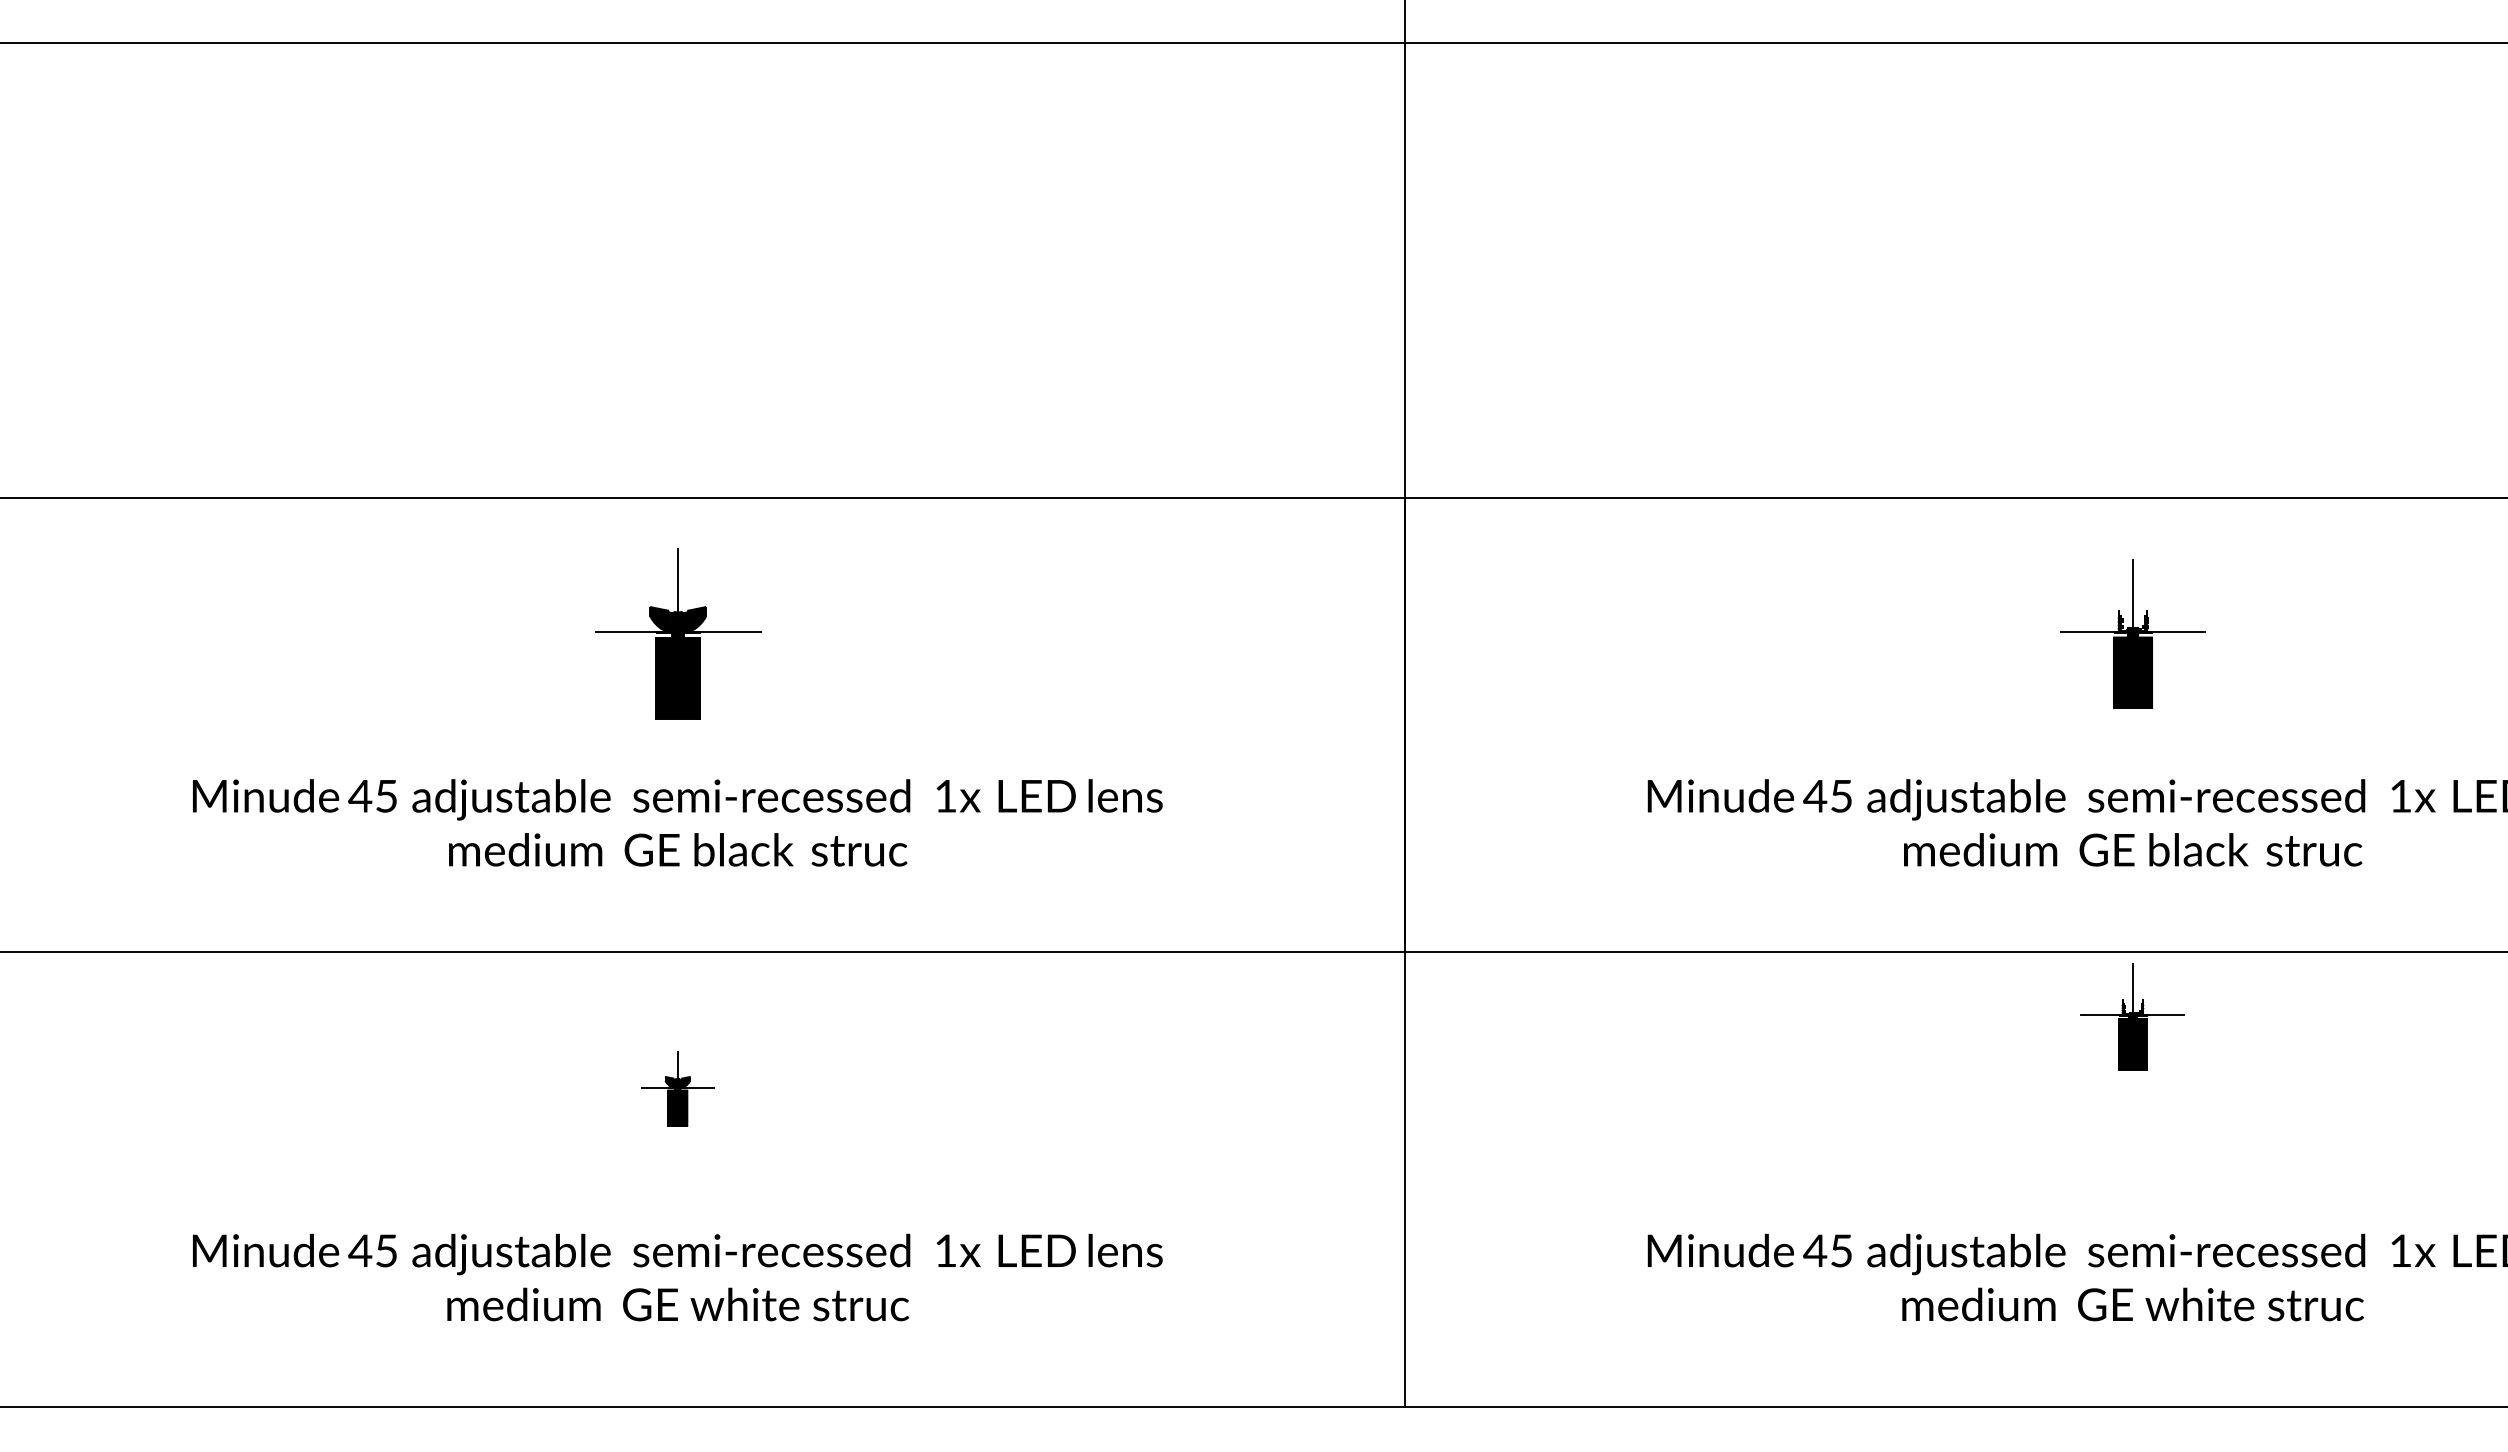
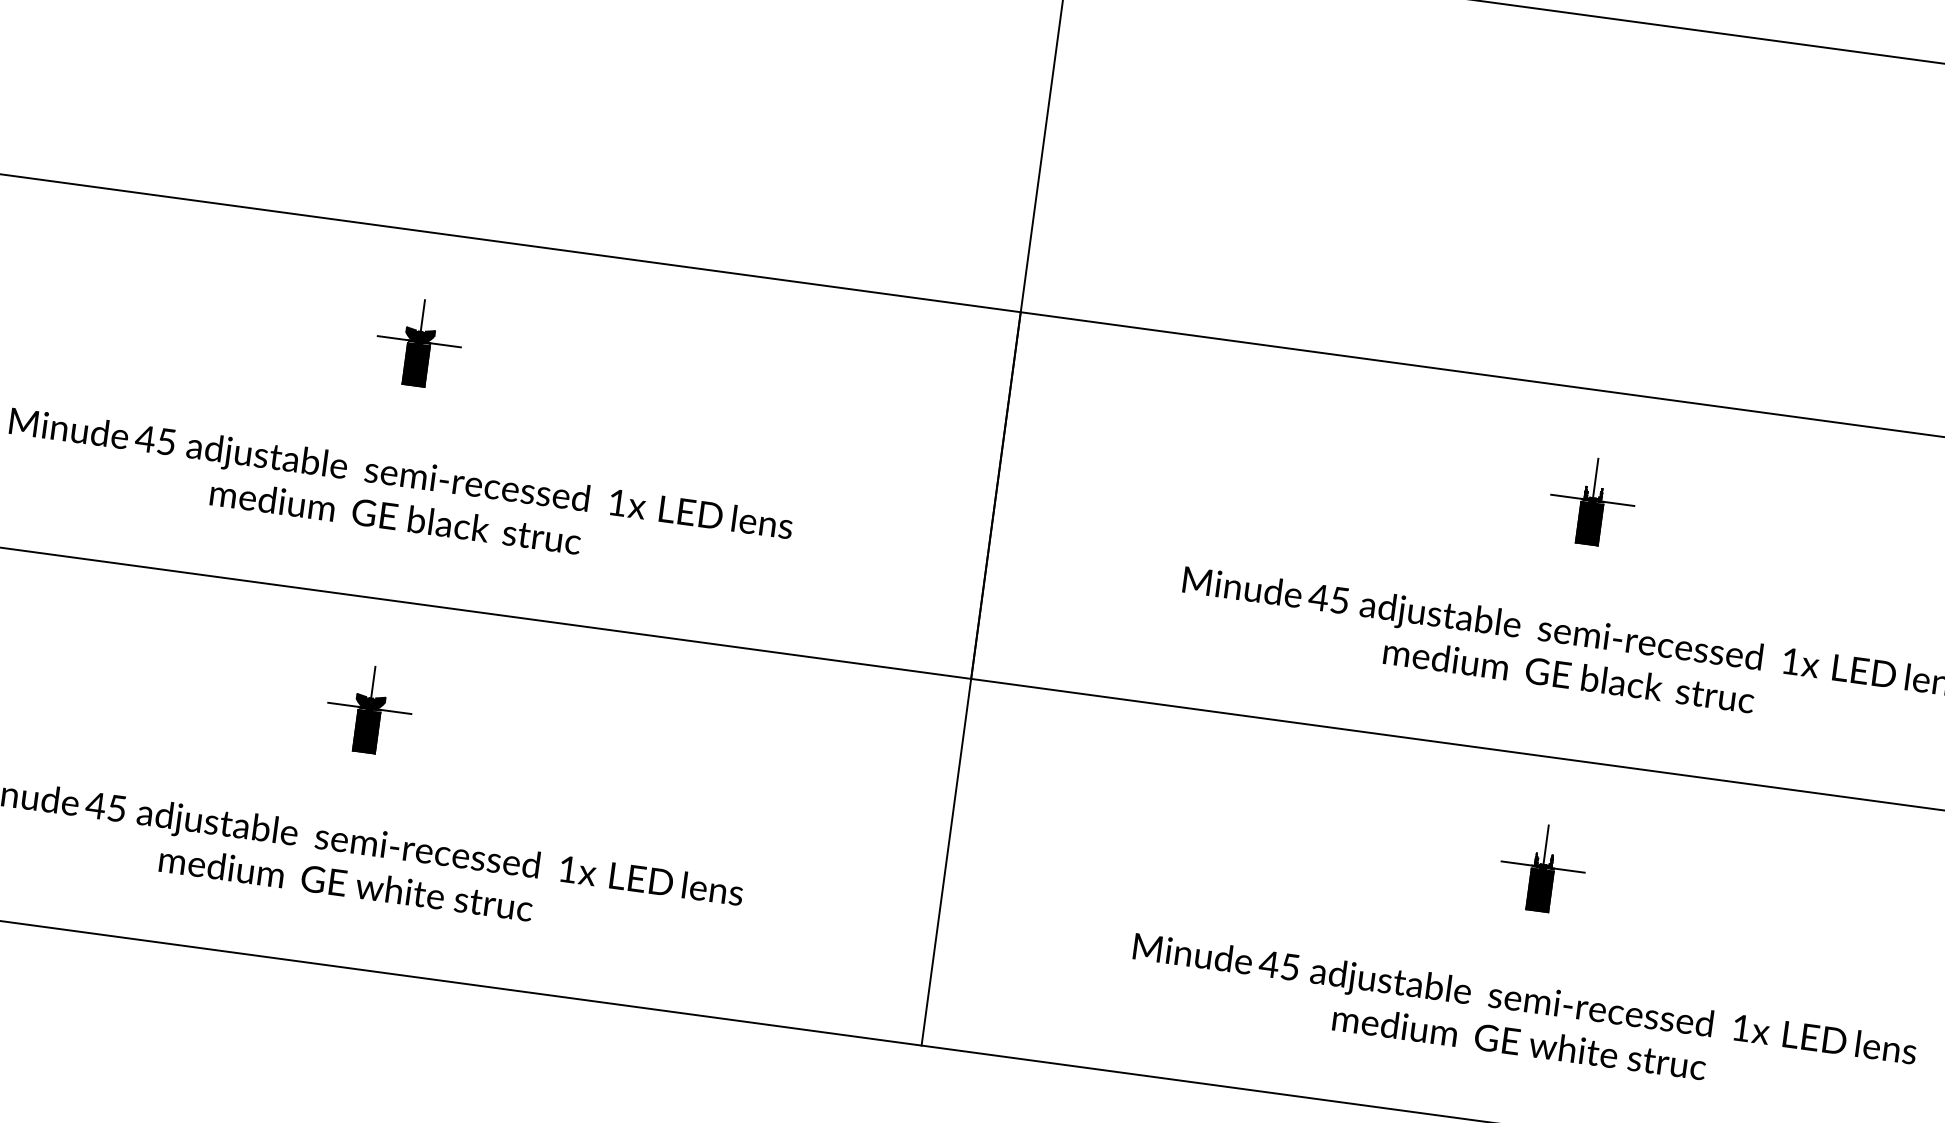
part: (677, 633) -> (418, 342), size x0.62
part: (2132, 633) -> (1592, 500), size x0.71
part: (2132, 1016) -> (1542, 867), moved
part: (677, 1088) -> (369, 709), size x1.43

